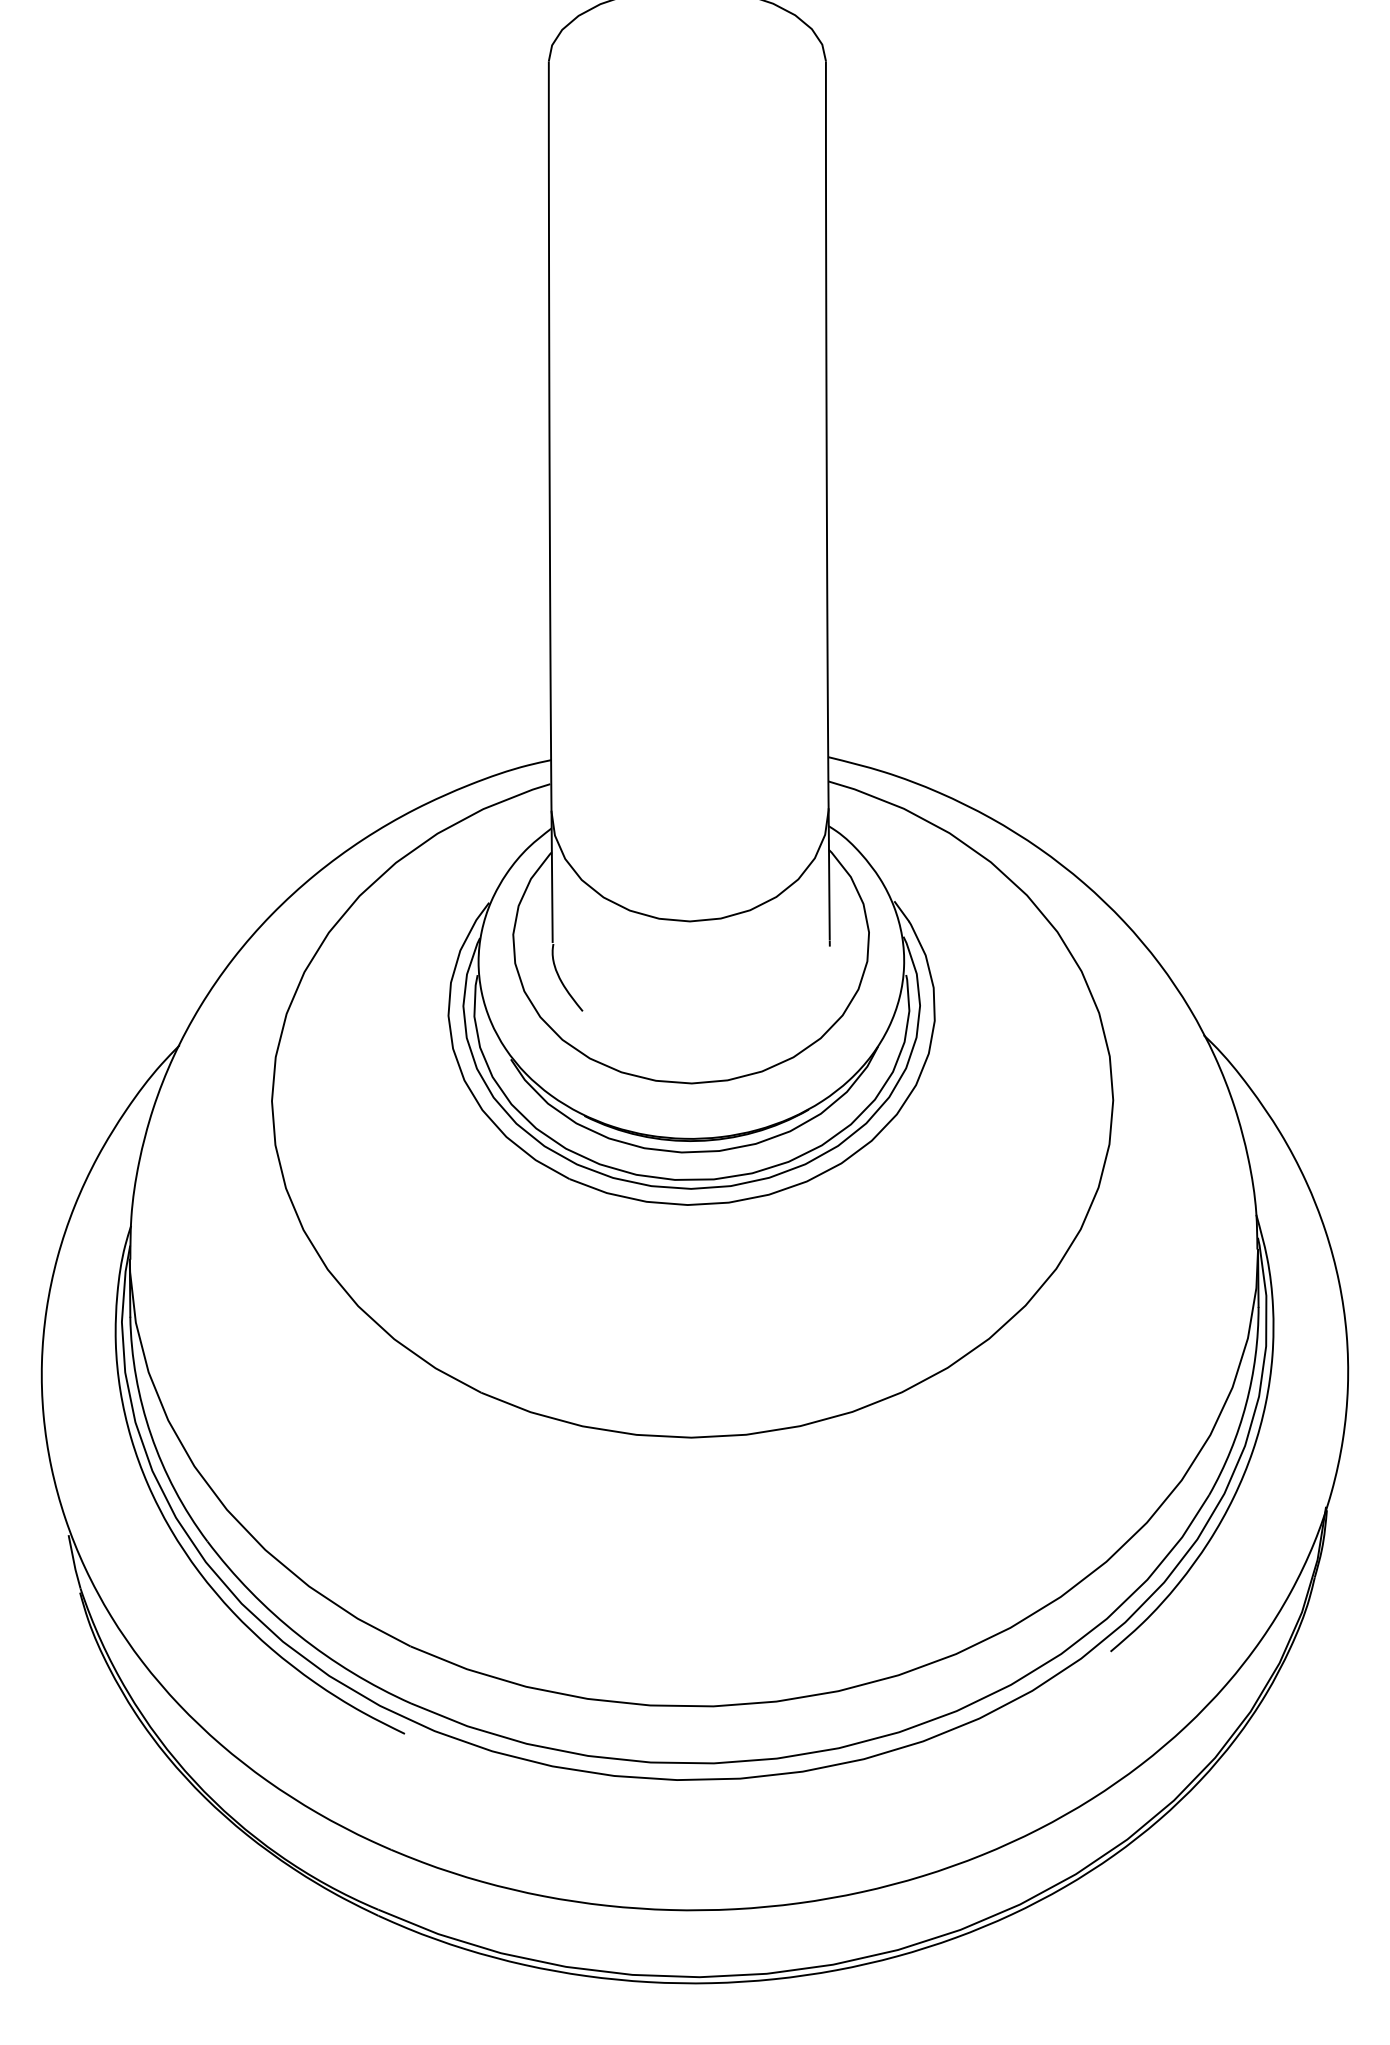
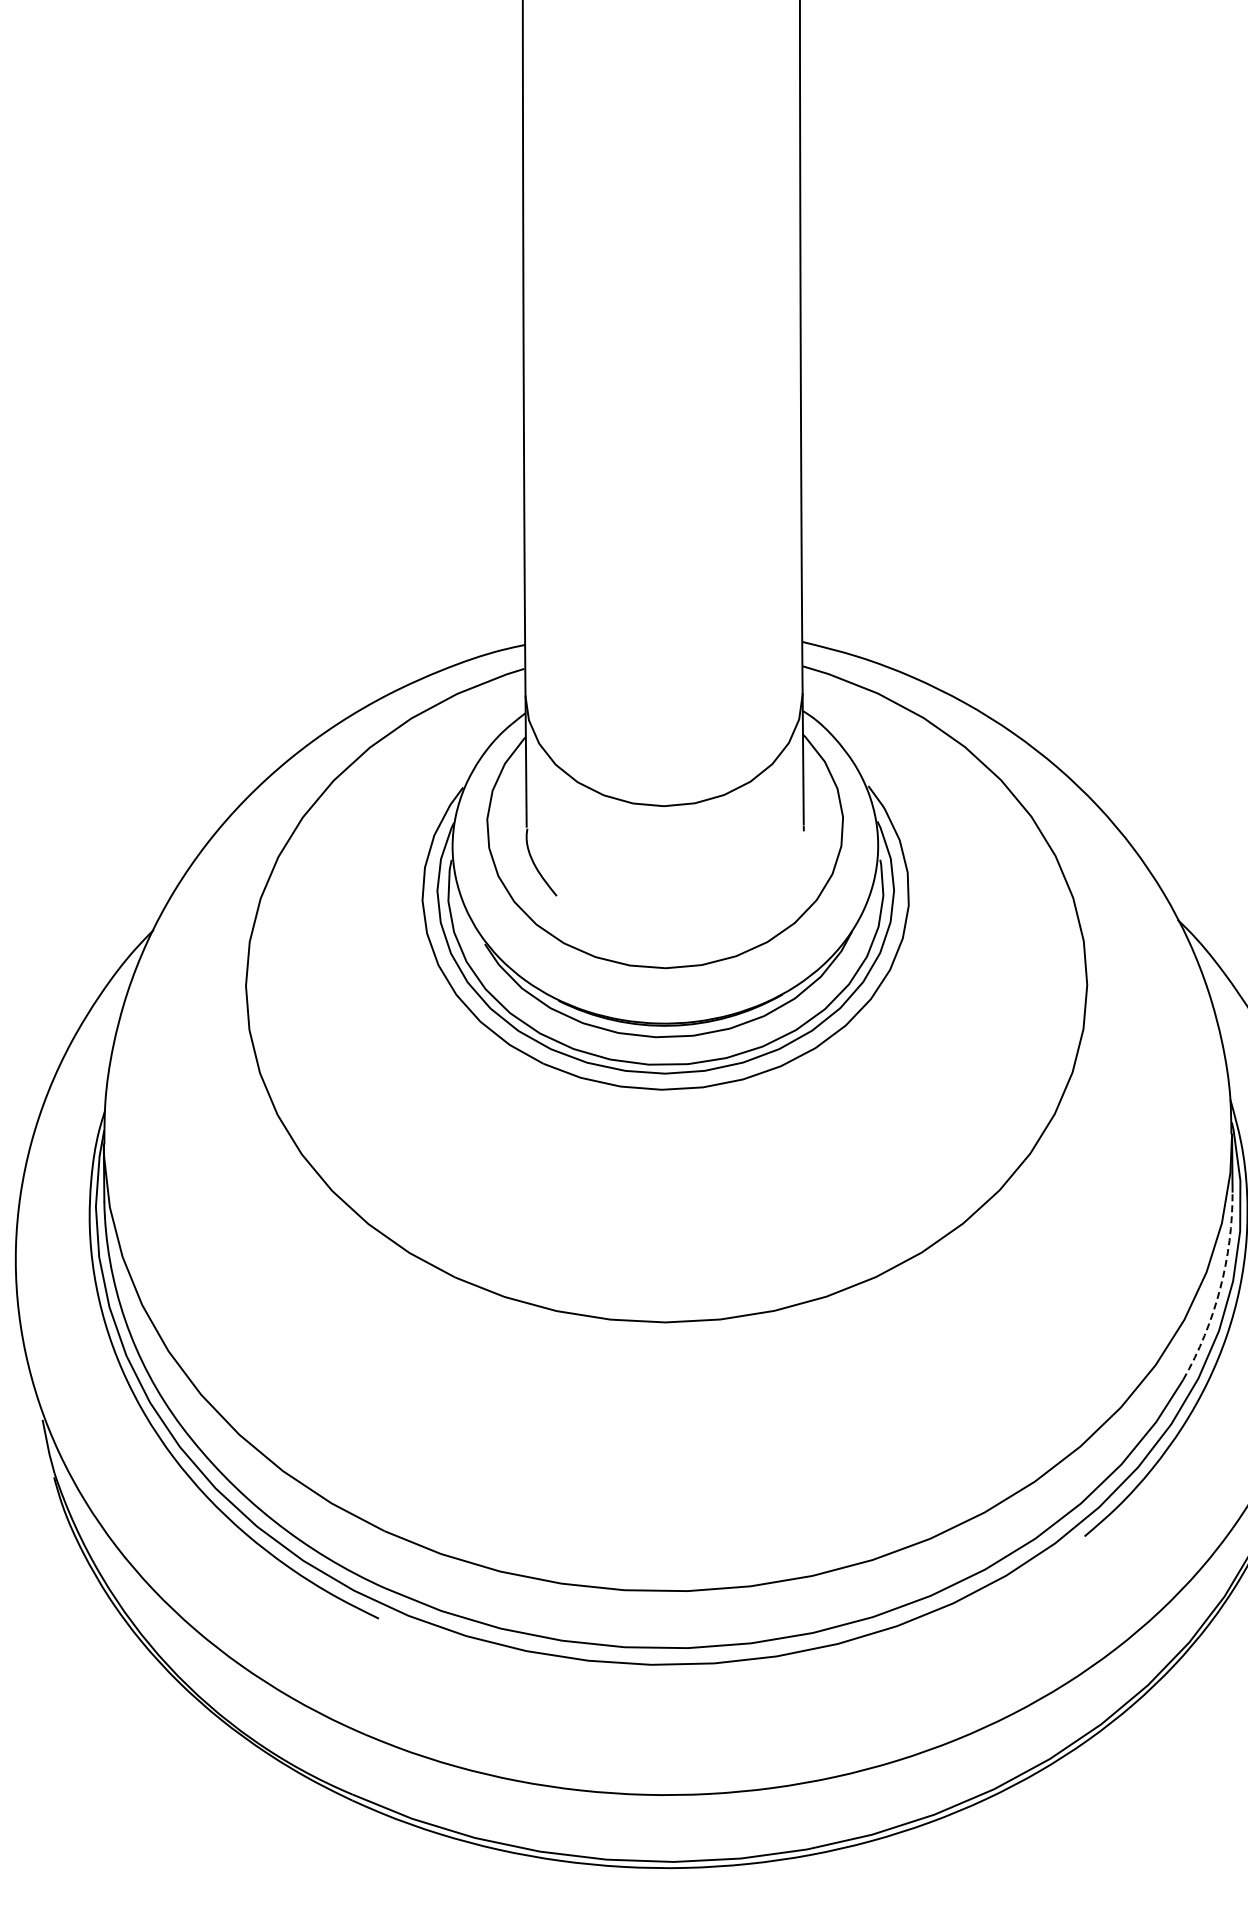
arc: (1246, 1404) -> (1220, 1289), solid -> dashed

